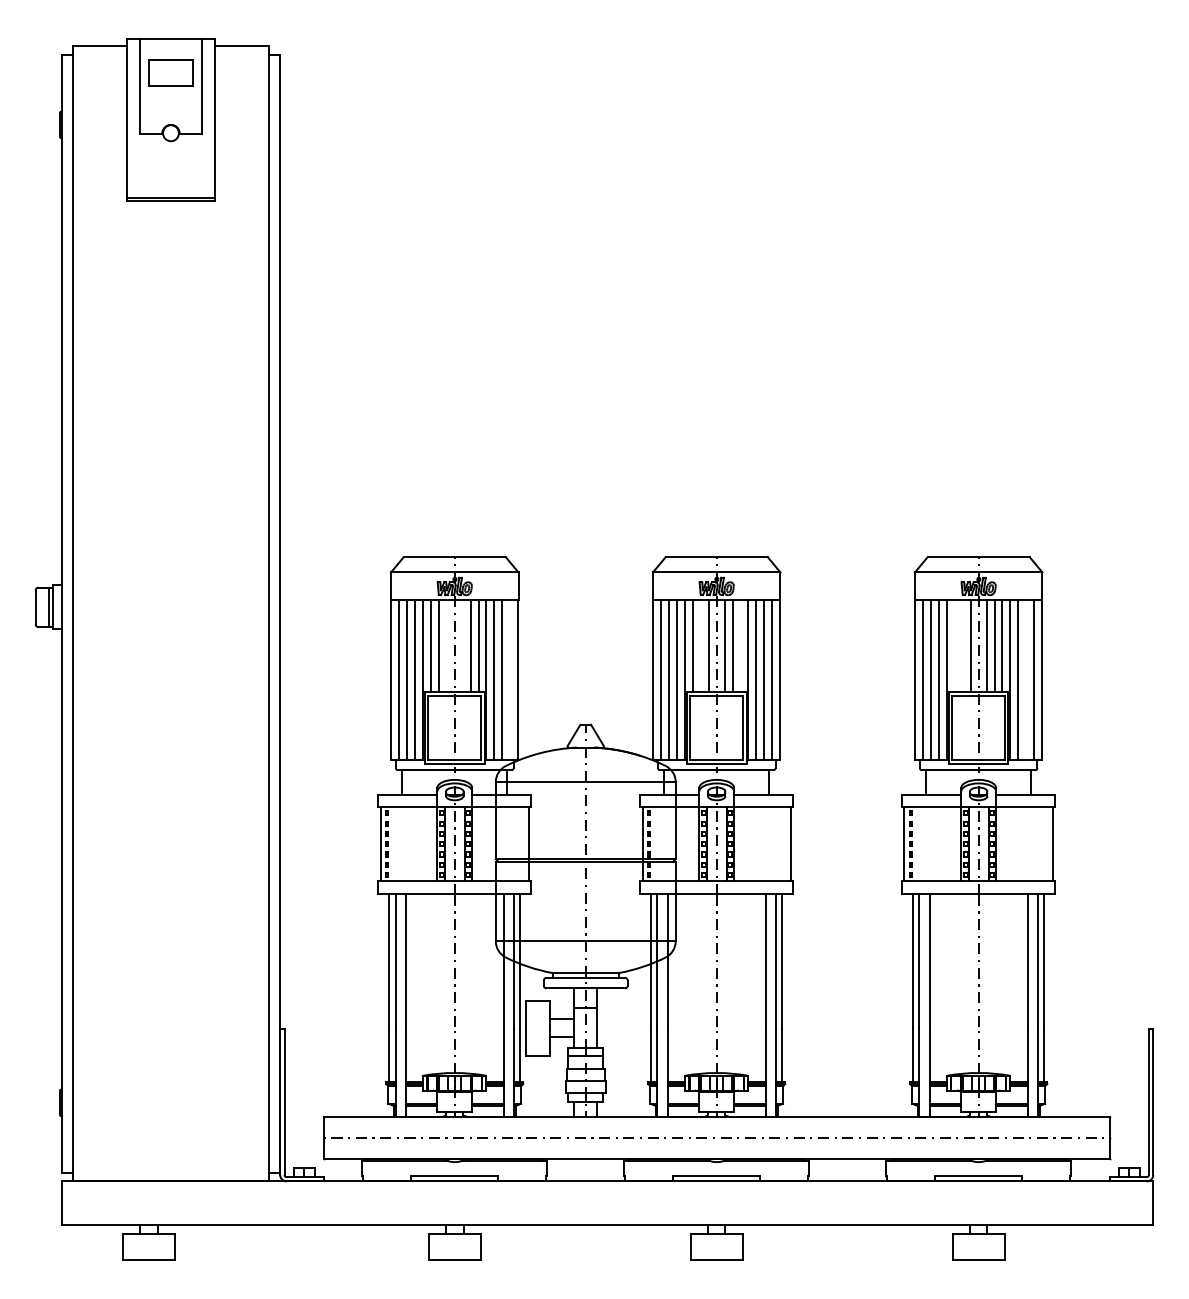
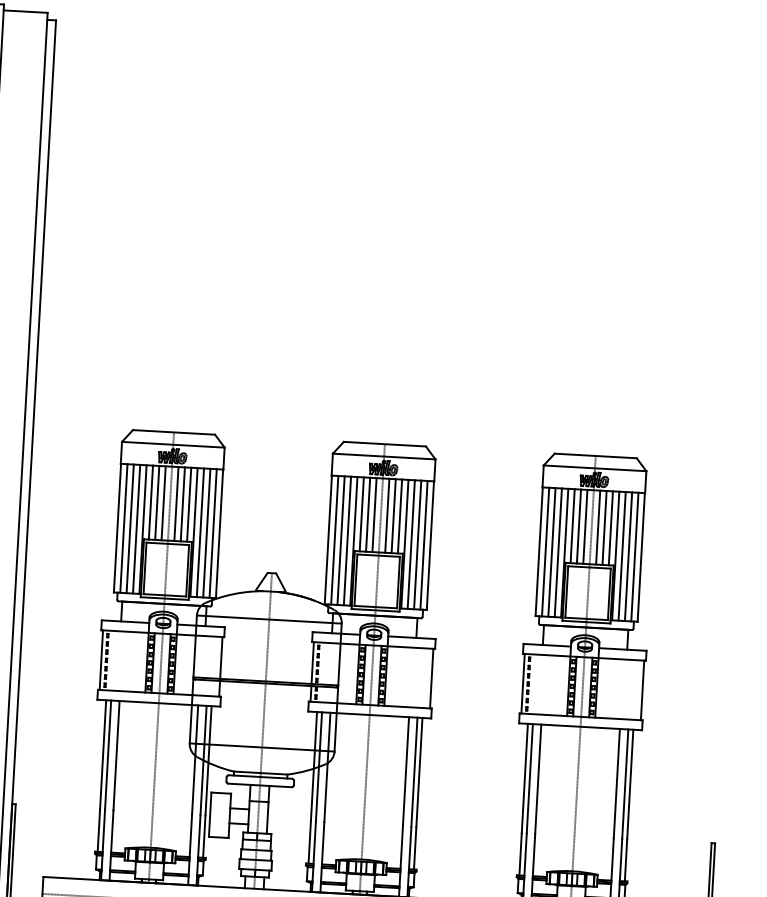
line: (446, 645) -> (163, 503), added
line: (462, 645) -> (176, 503), added
line: (700, 645) -> (367, 514), added
line: (740, 645) -> (400, 516), added
line: (954, 645) -> (572, 526), added
line: (962, 645) -> (578, 526), added
line: (510, 679) -> (213, 533), added
line: (1026, 679) -> (628, 556), added

